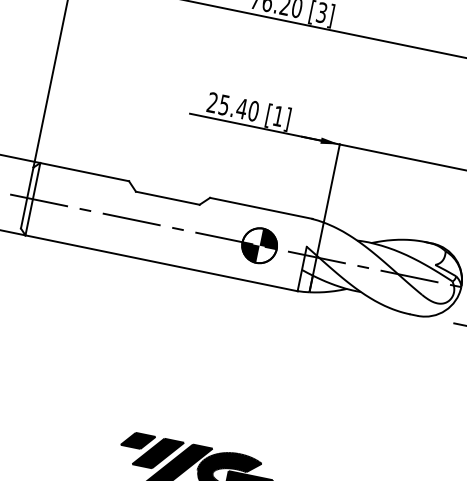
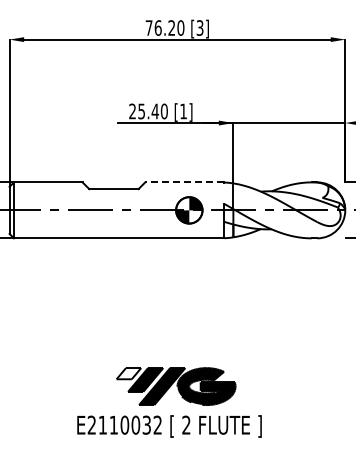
line: (260, 208) -> (184, 182), solid -> dashed
fill: (137, 440) -> (128, 373), removed

